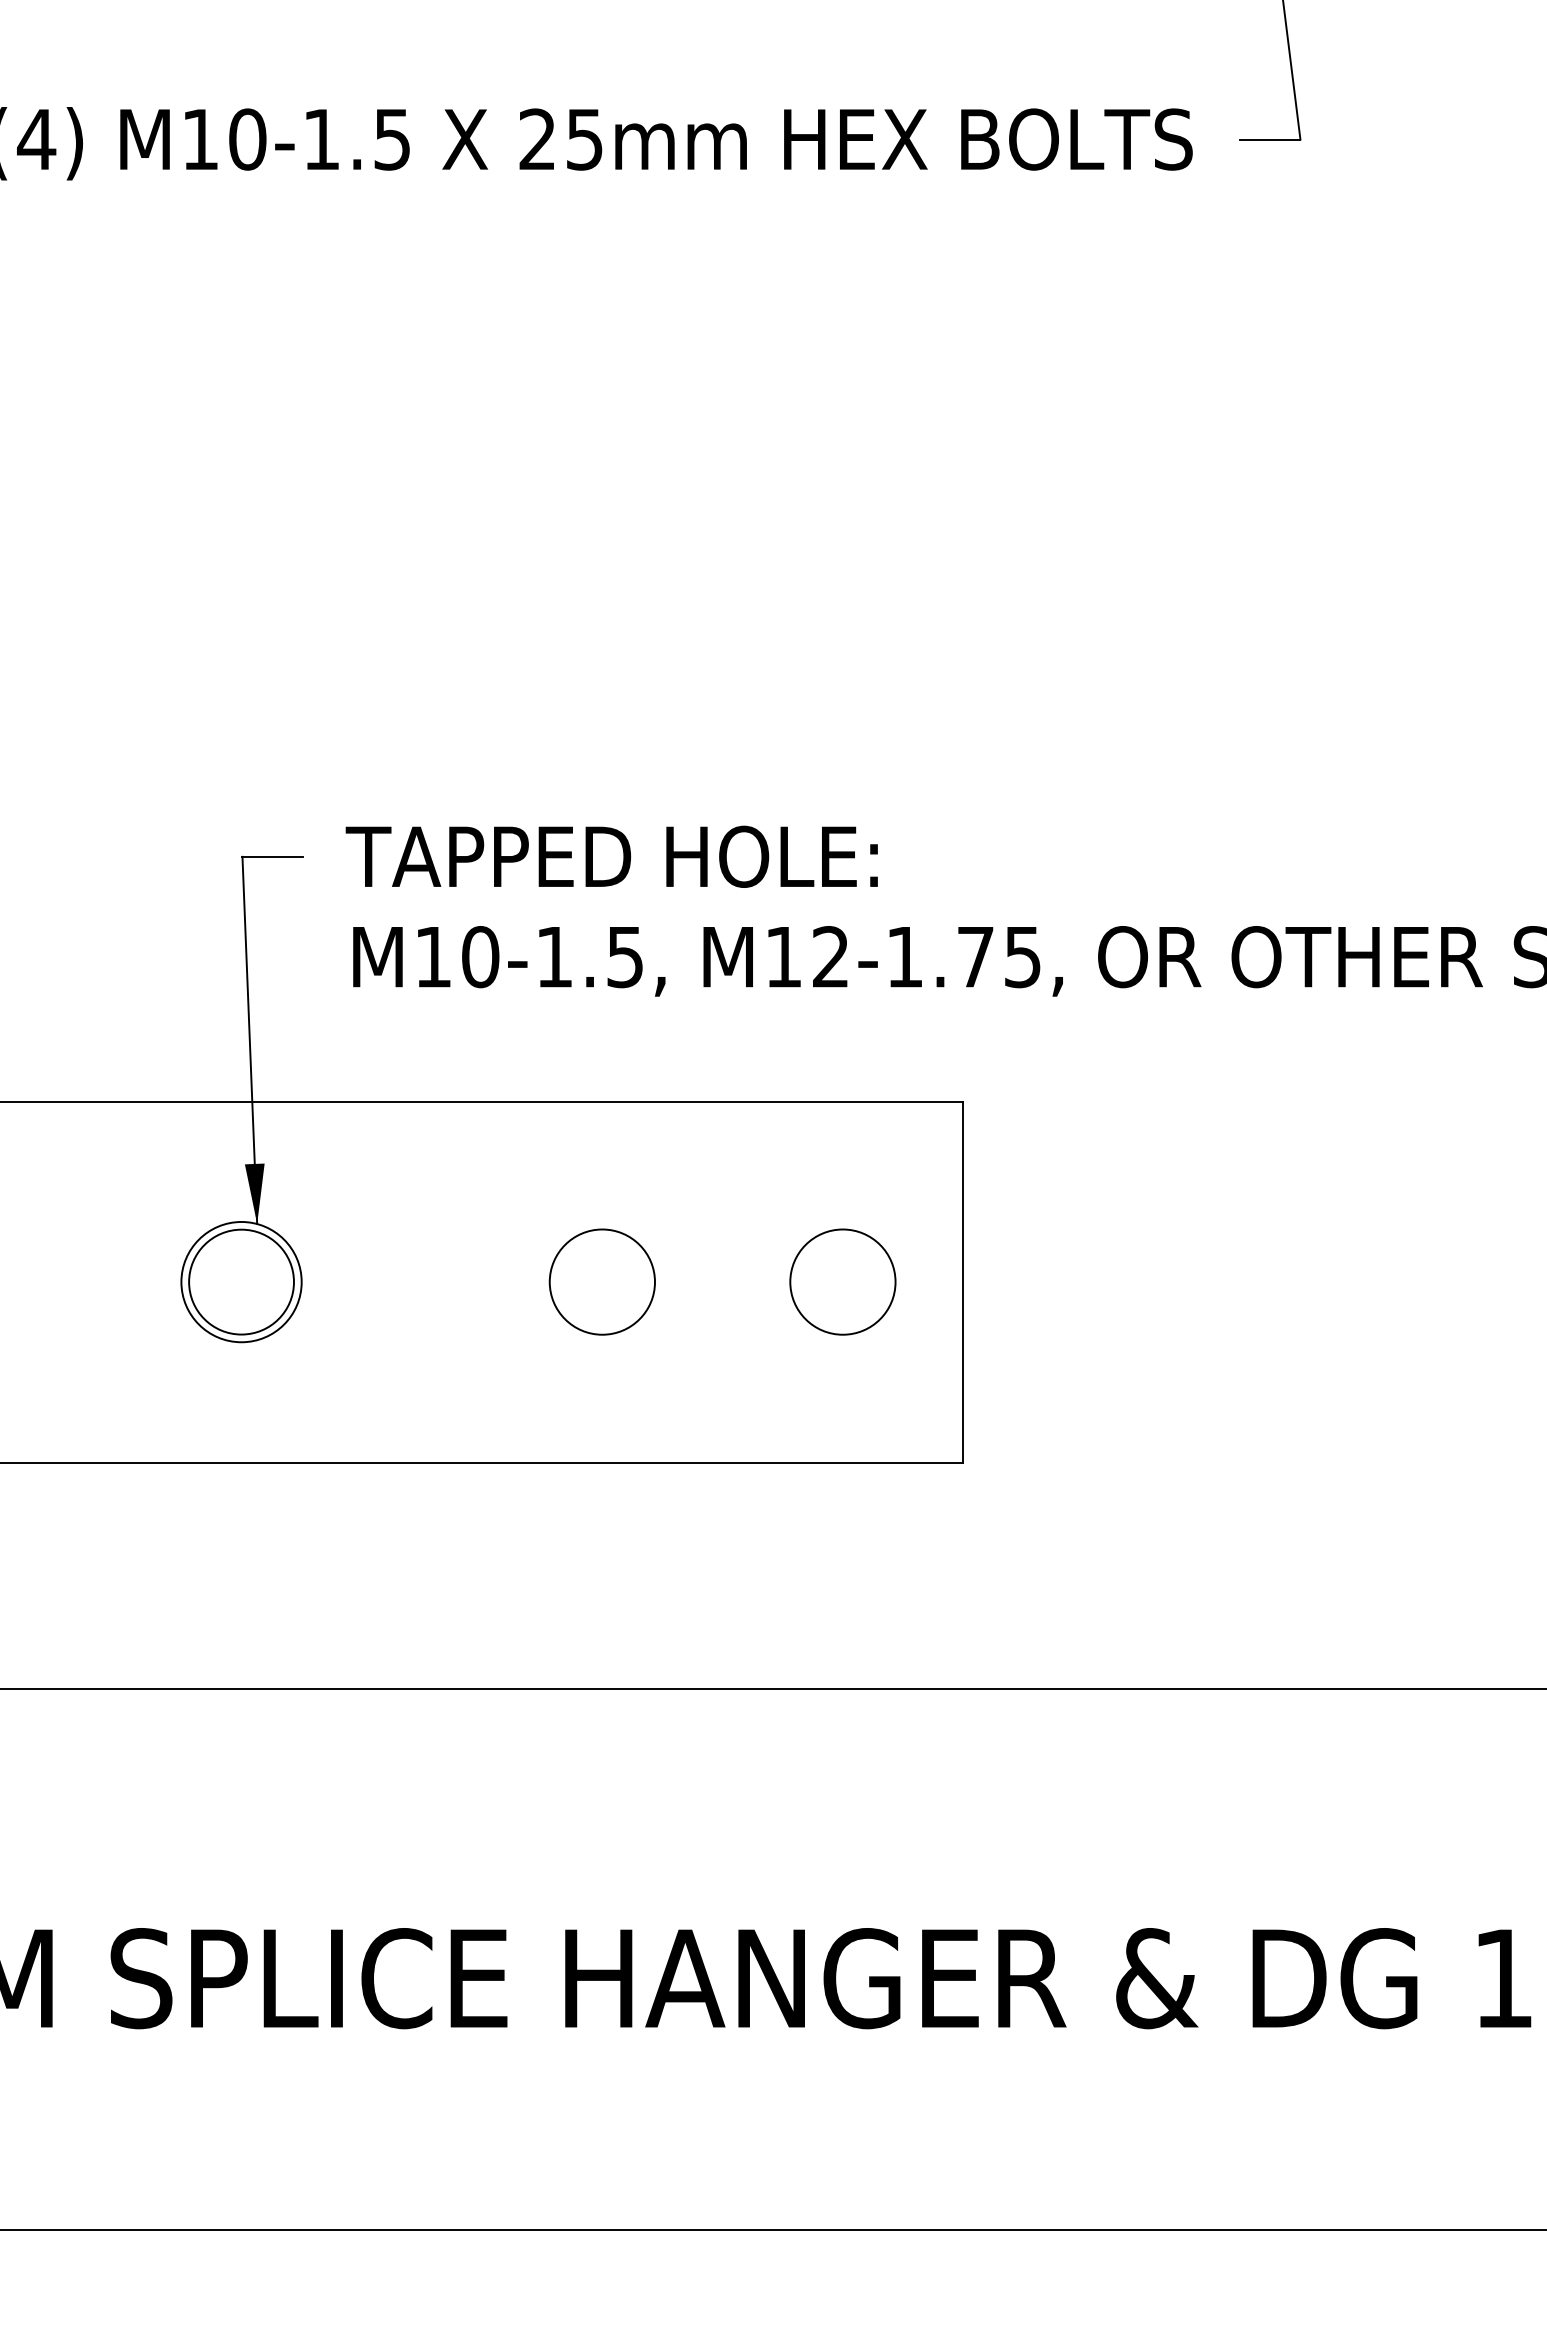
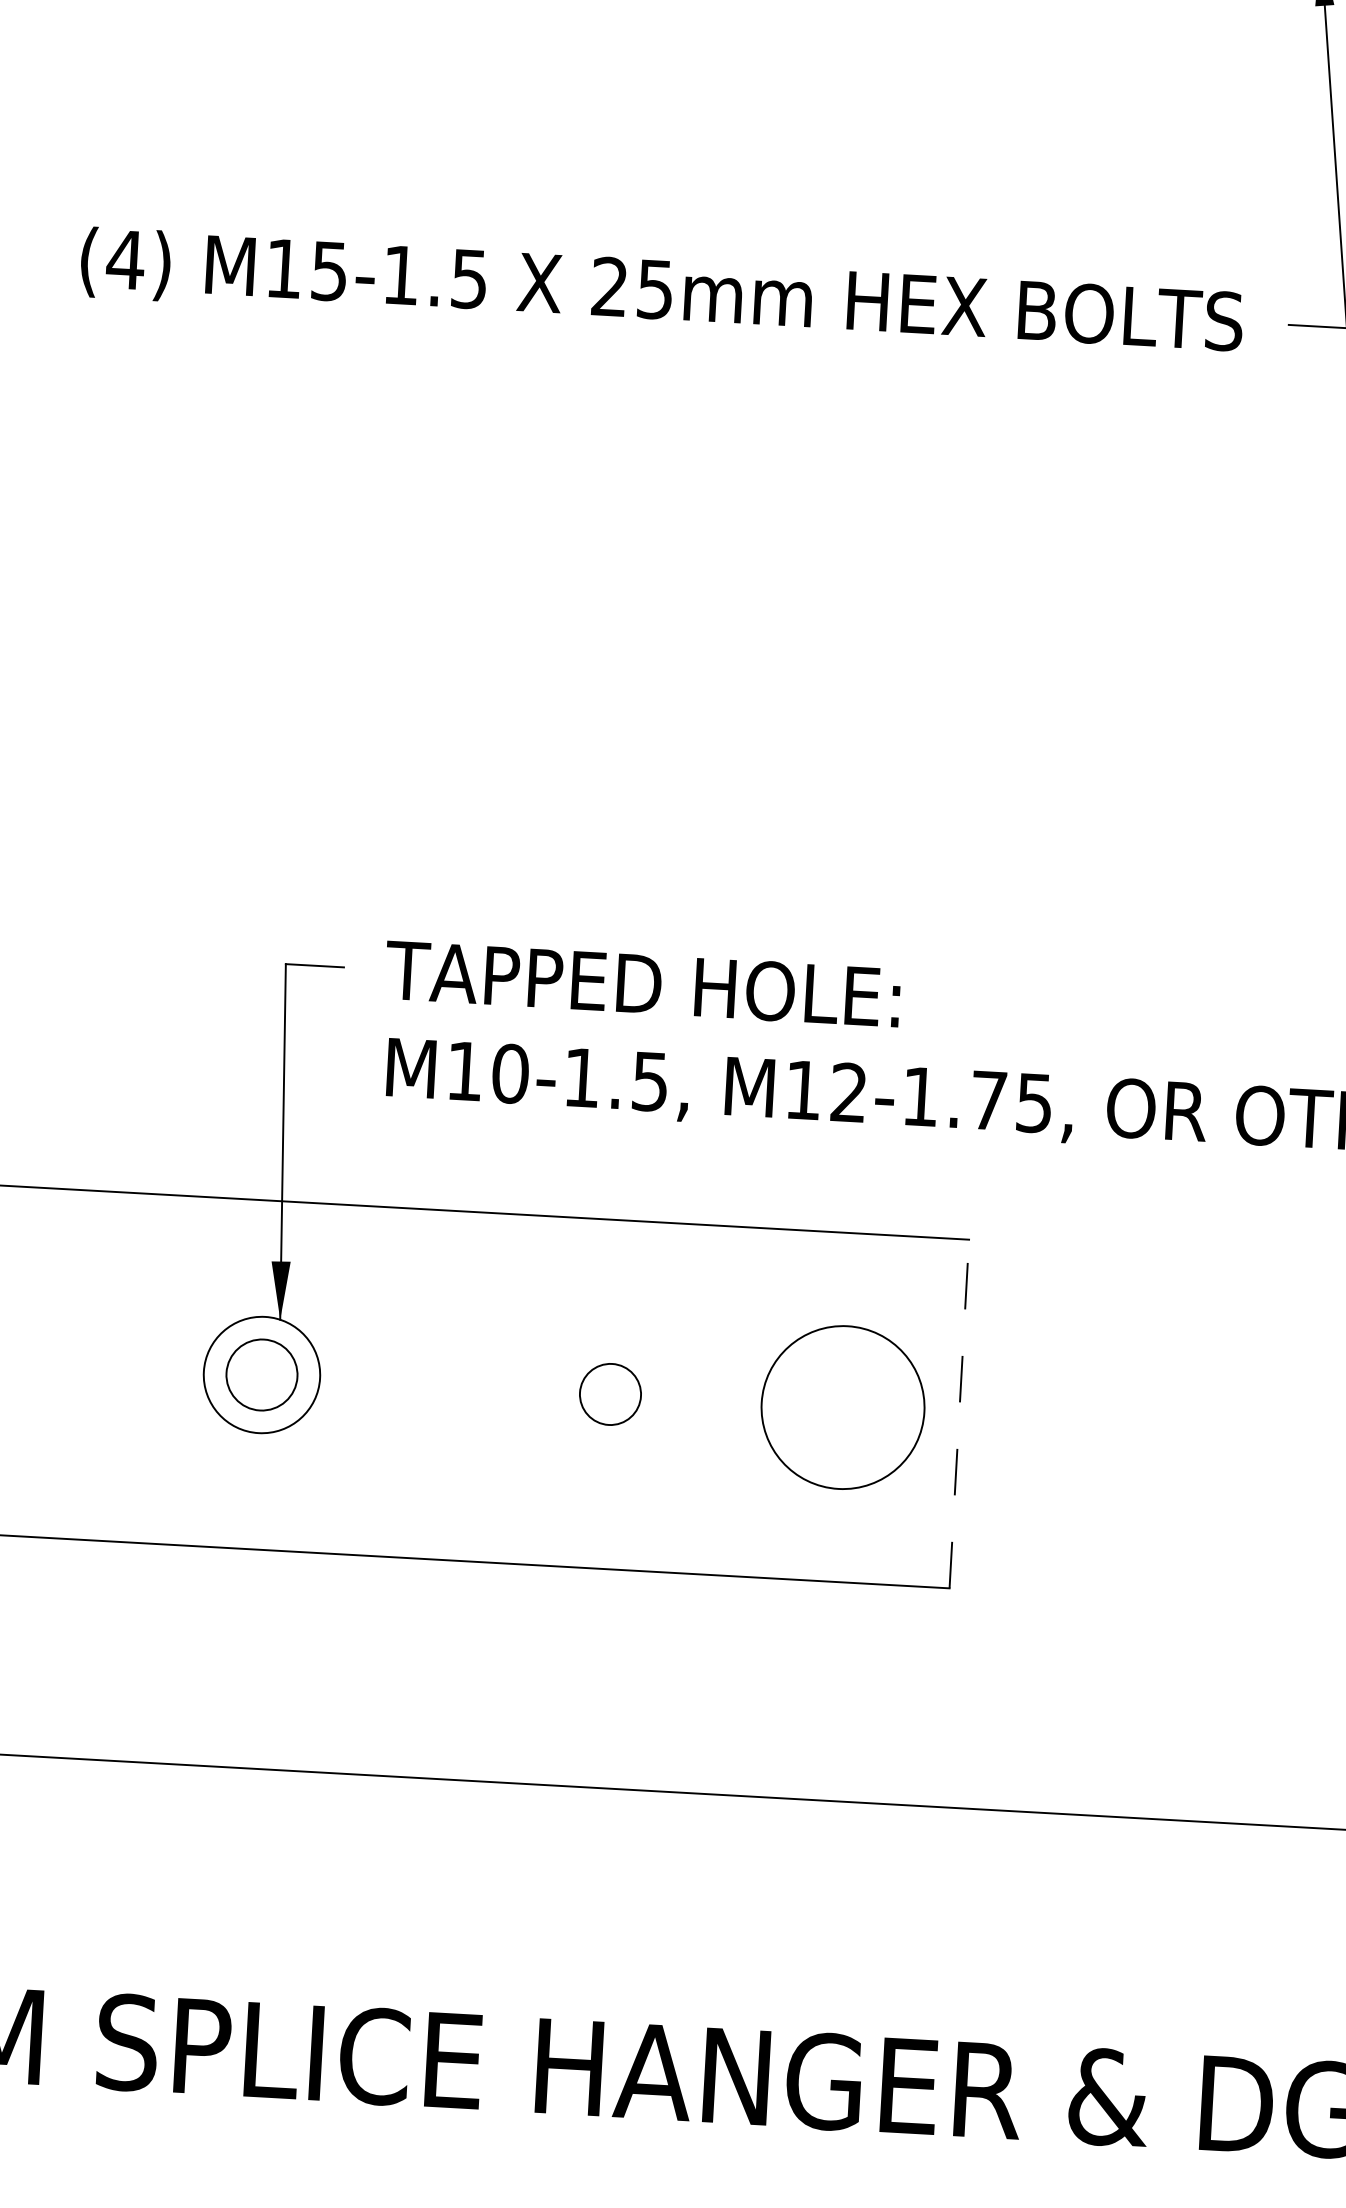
text: (247, 139) -> (329, 271), M10-1.5 -> M15-1.5
circle: (241, 1281) -> (261, 1374), size x0.7
circle: (601, 1281) -> (609, 1393), size x0.6
circle: (842, 1281) -> (842, 1406), size x1.6
line: (963, 1281) -> (959, 1413), solid -> dashed

